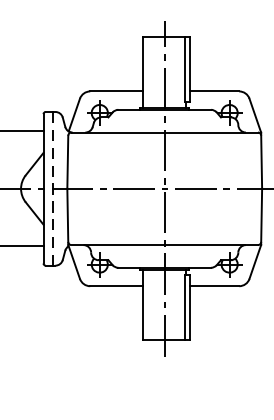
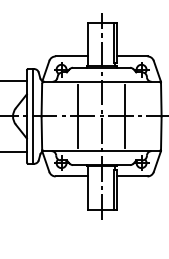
line: (52, 188) -> (32, 116), dashed -> solid
line: (127, 188) -> (78, 116), added
line: (201, 188) -> (124, 116), added

